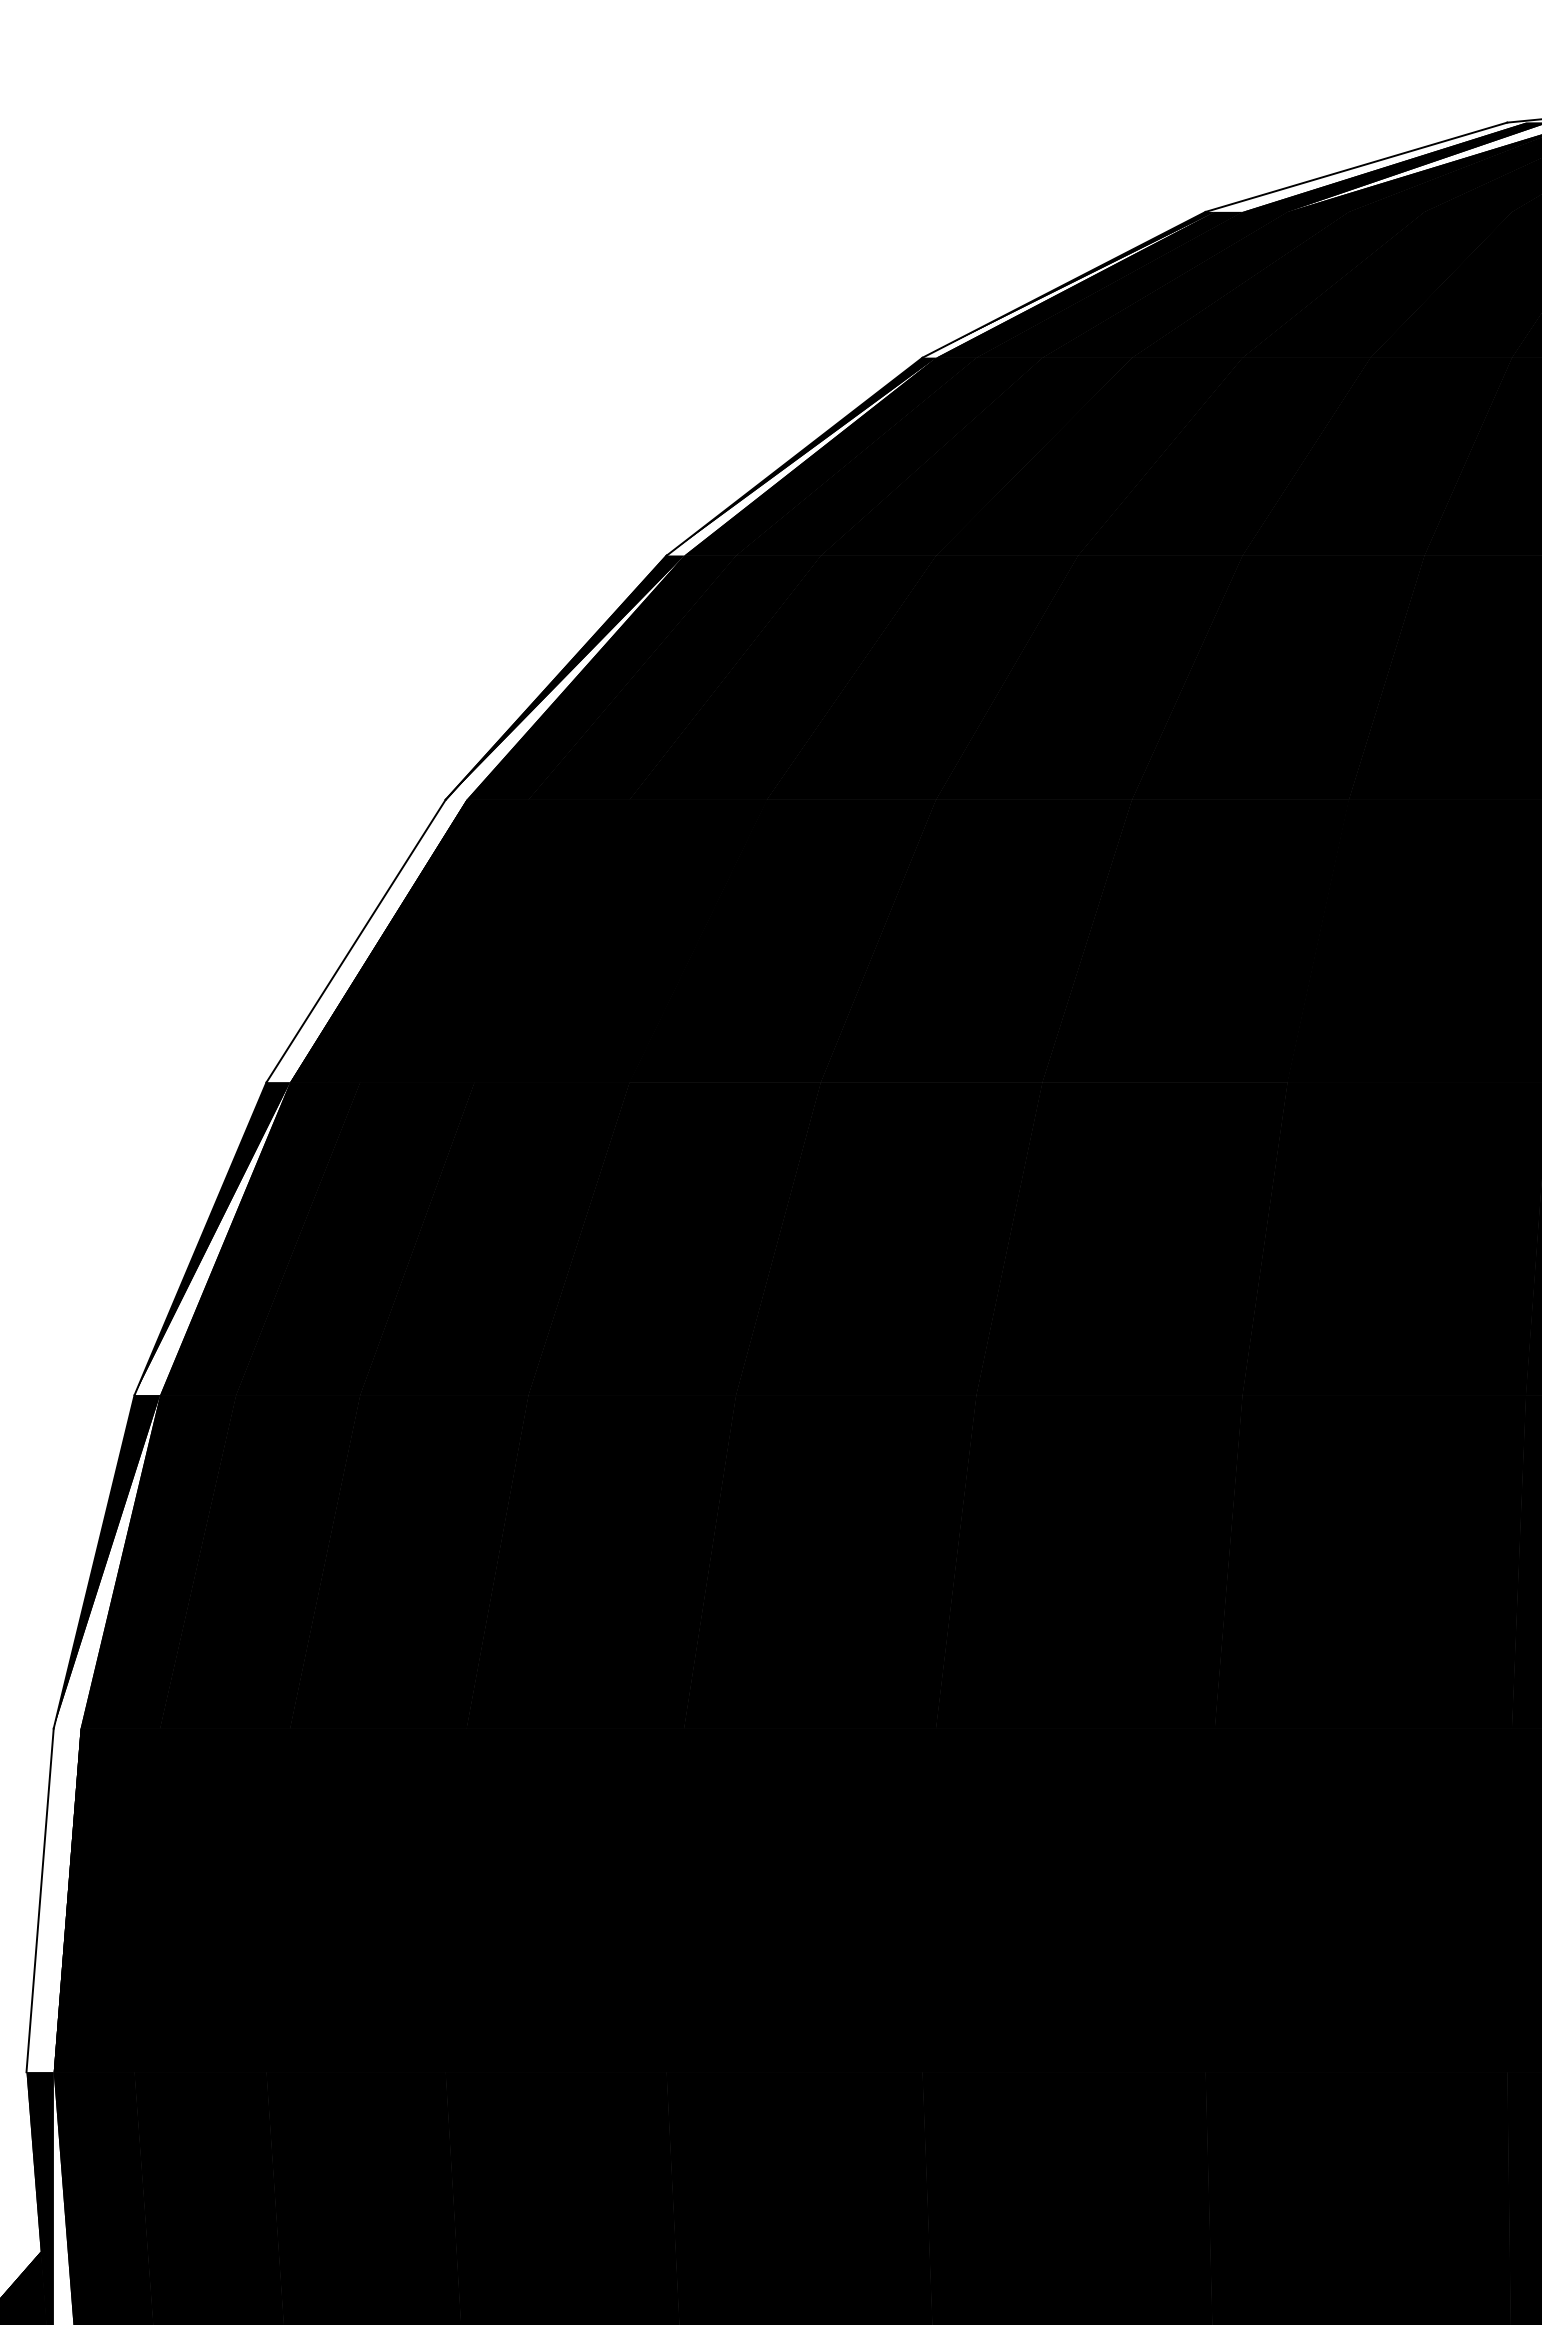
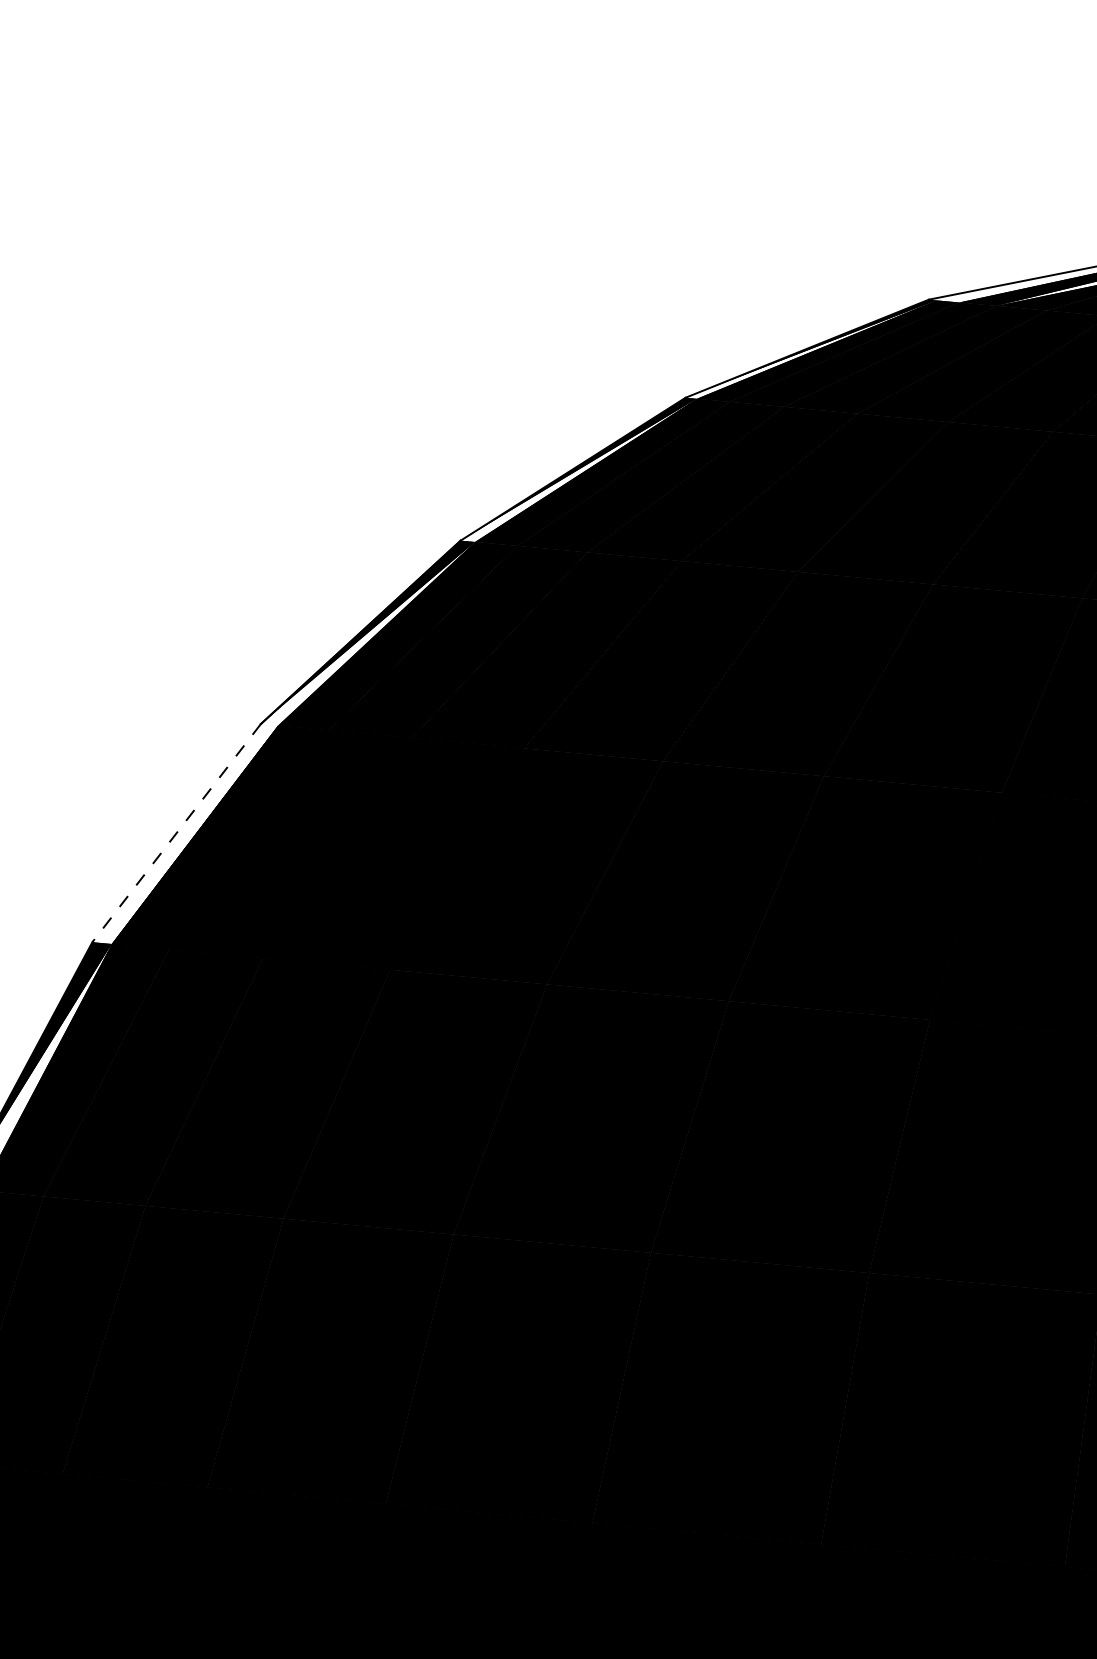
line: (355, 941) -> (176, 833), solid -> dashed

